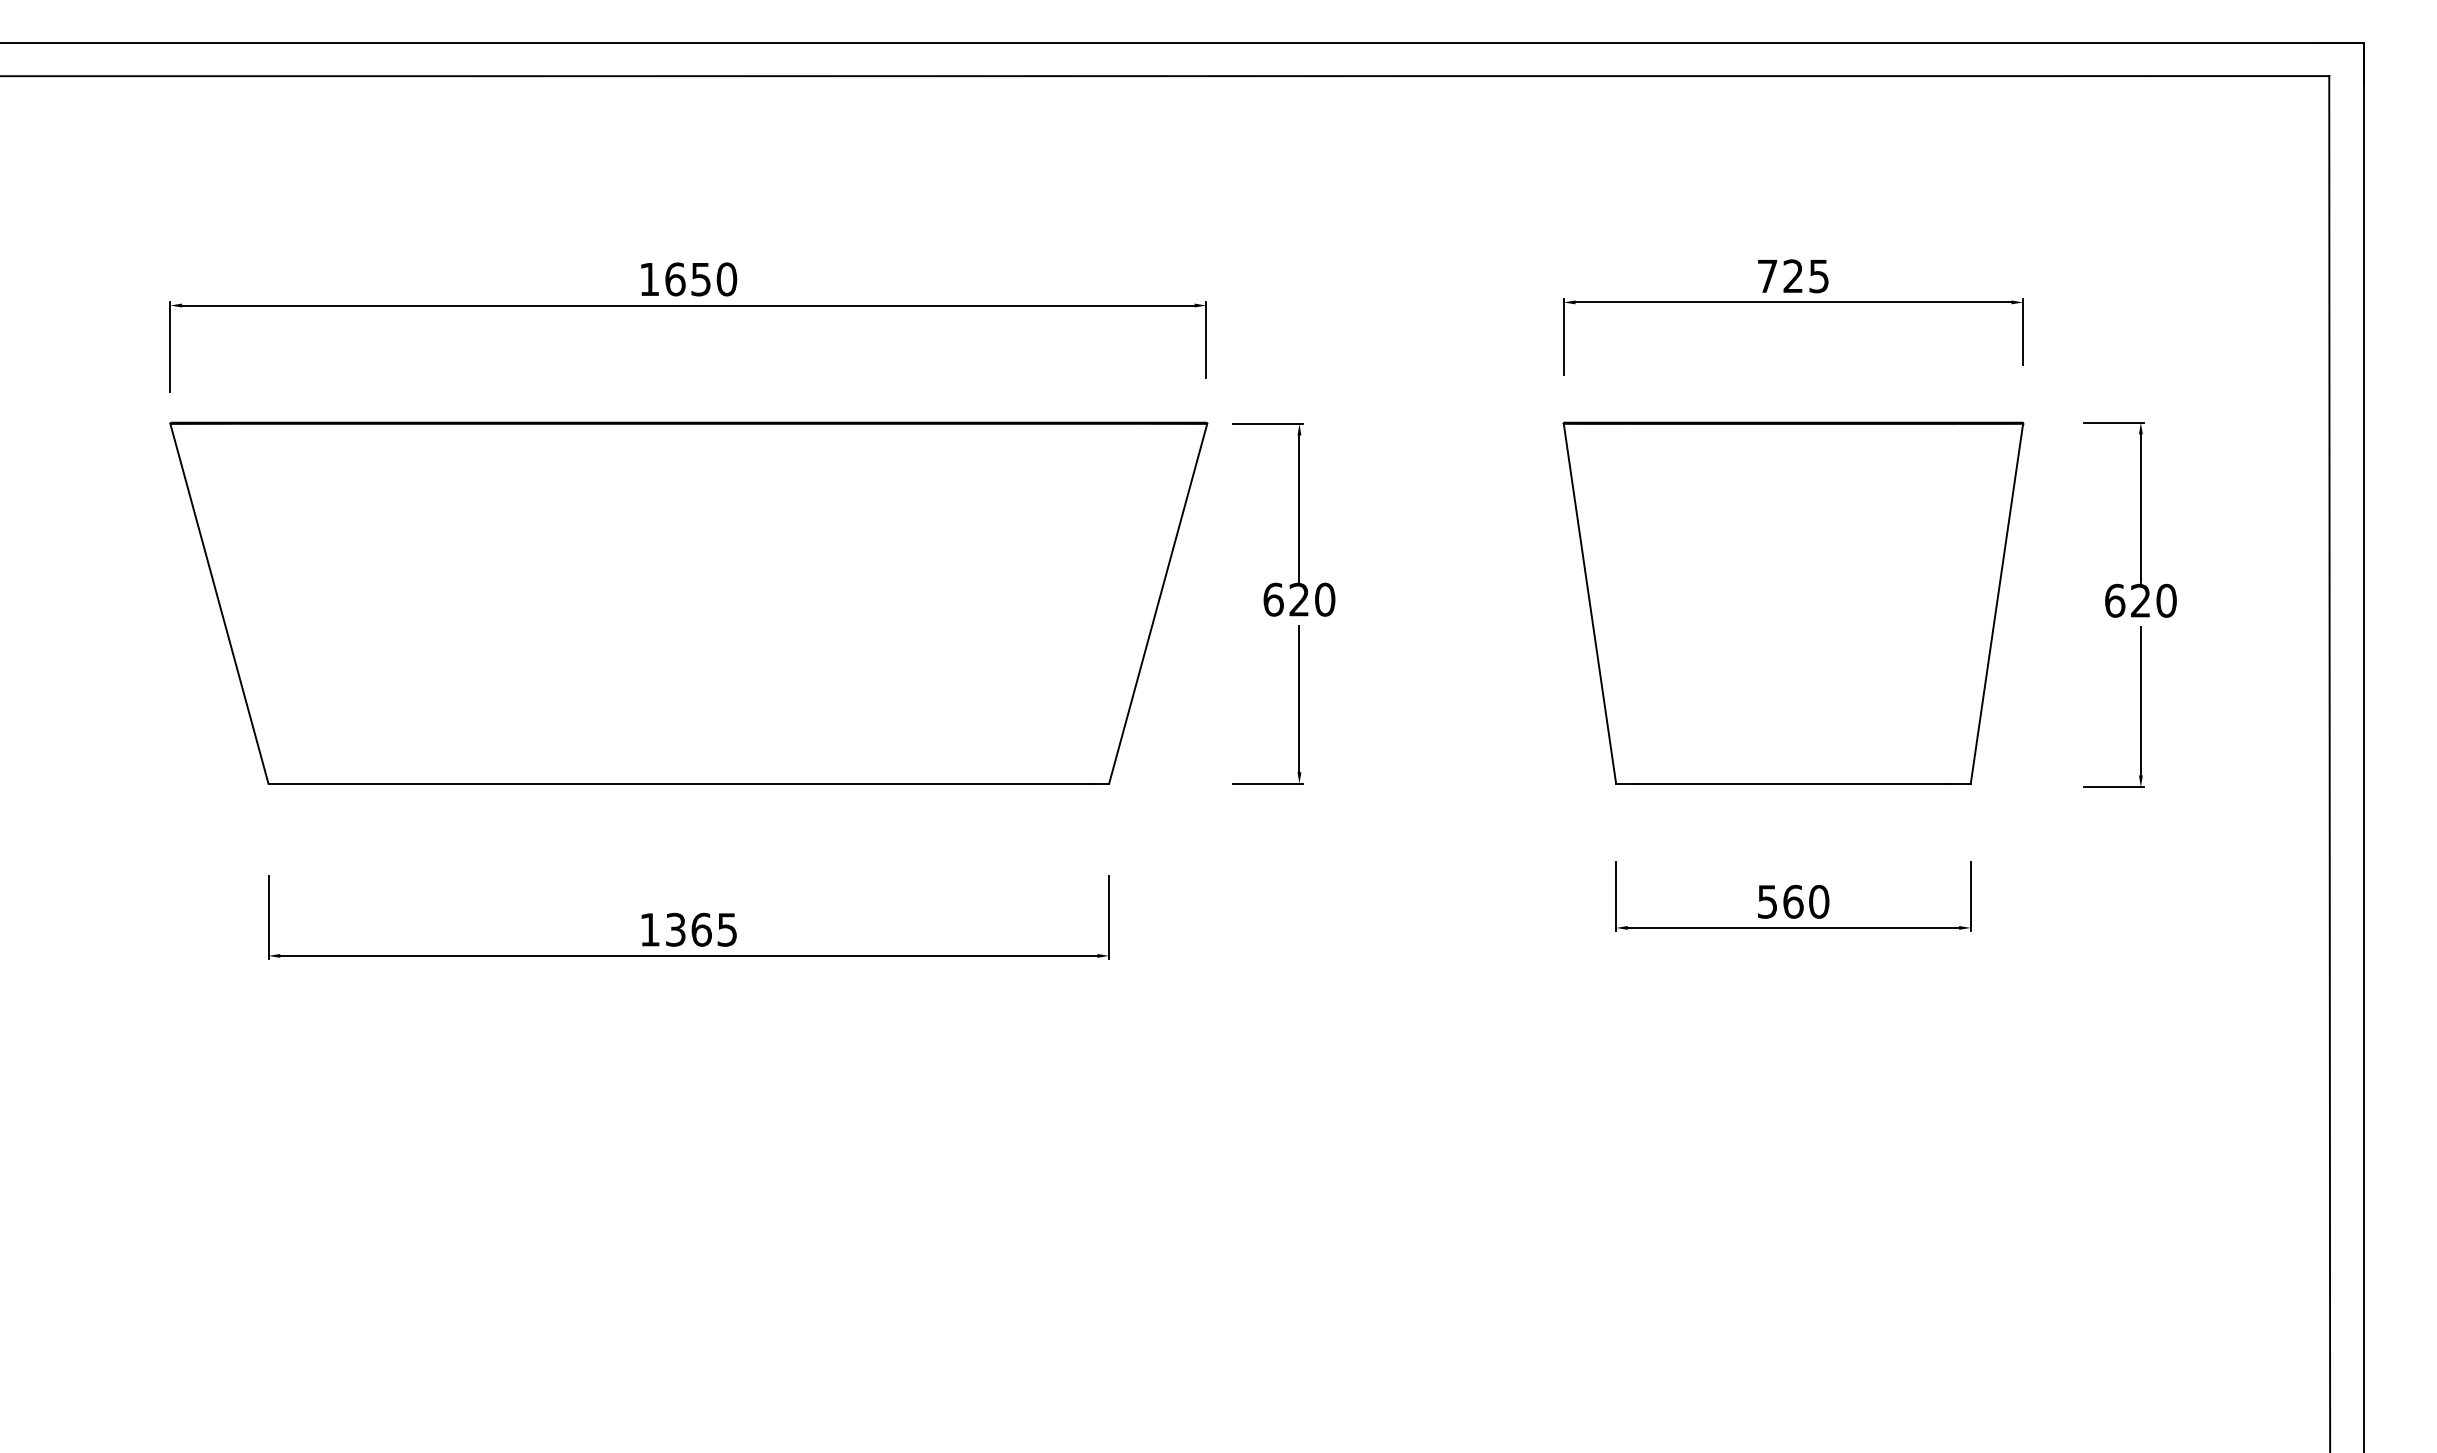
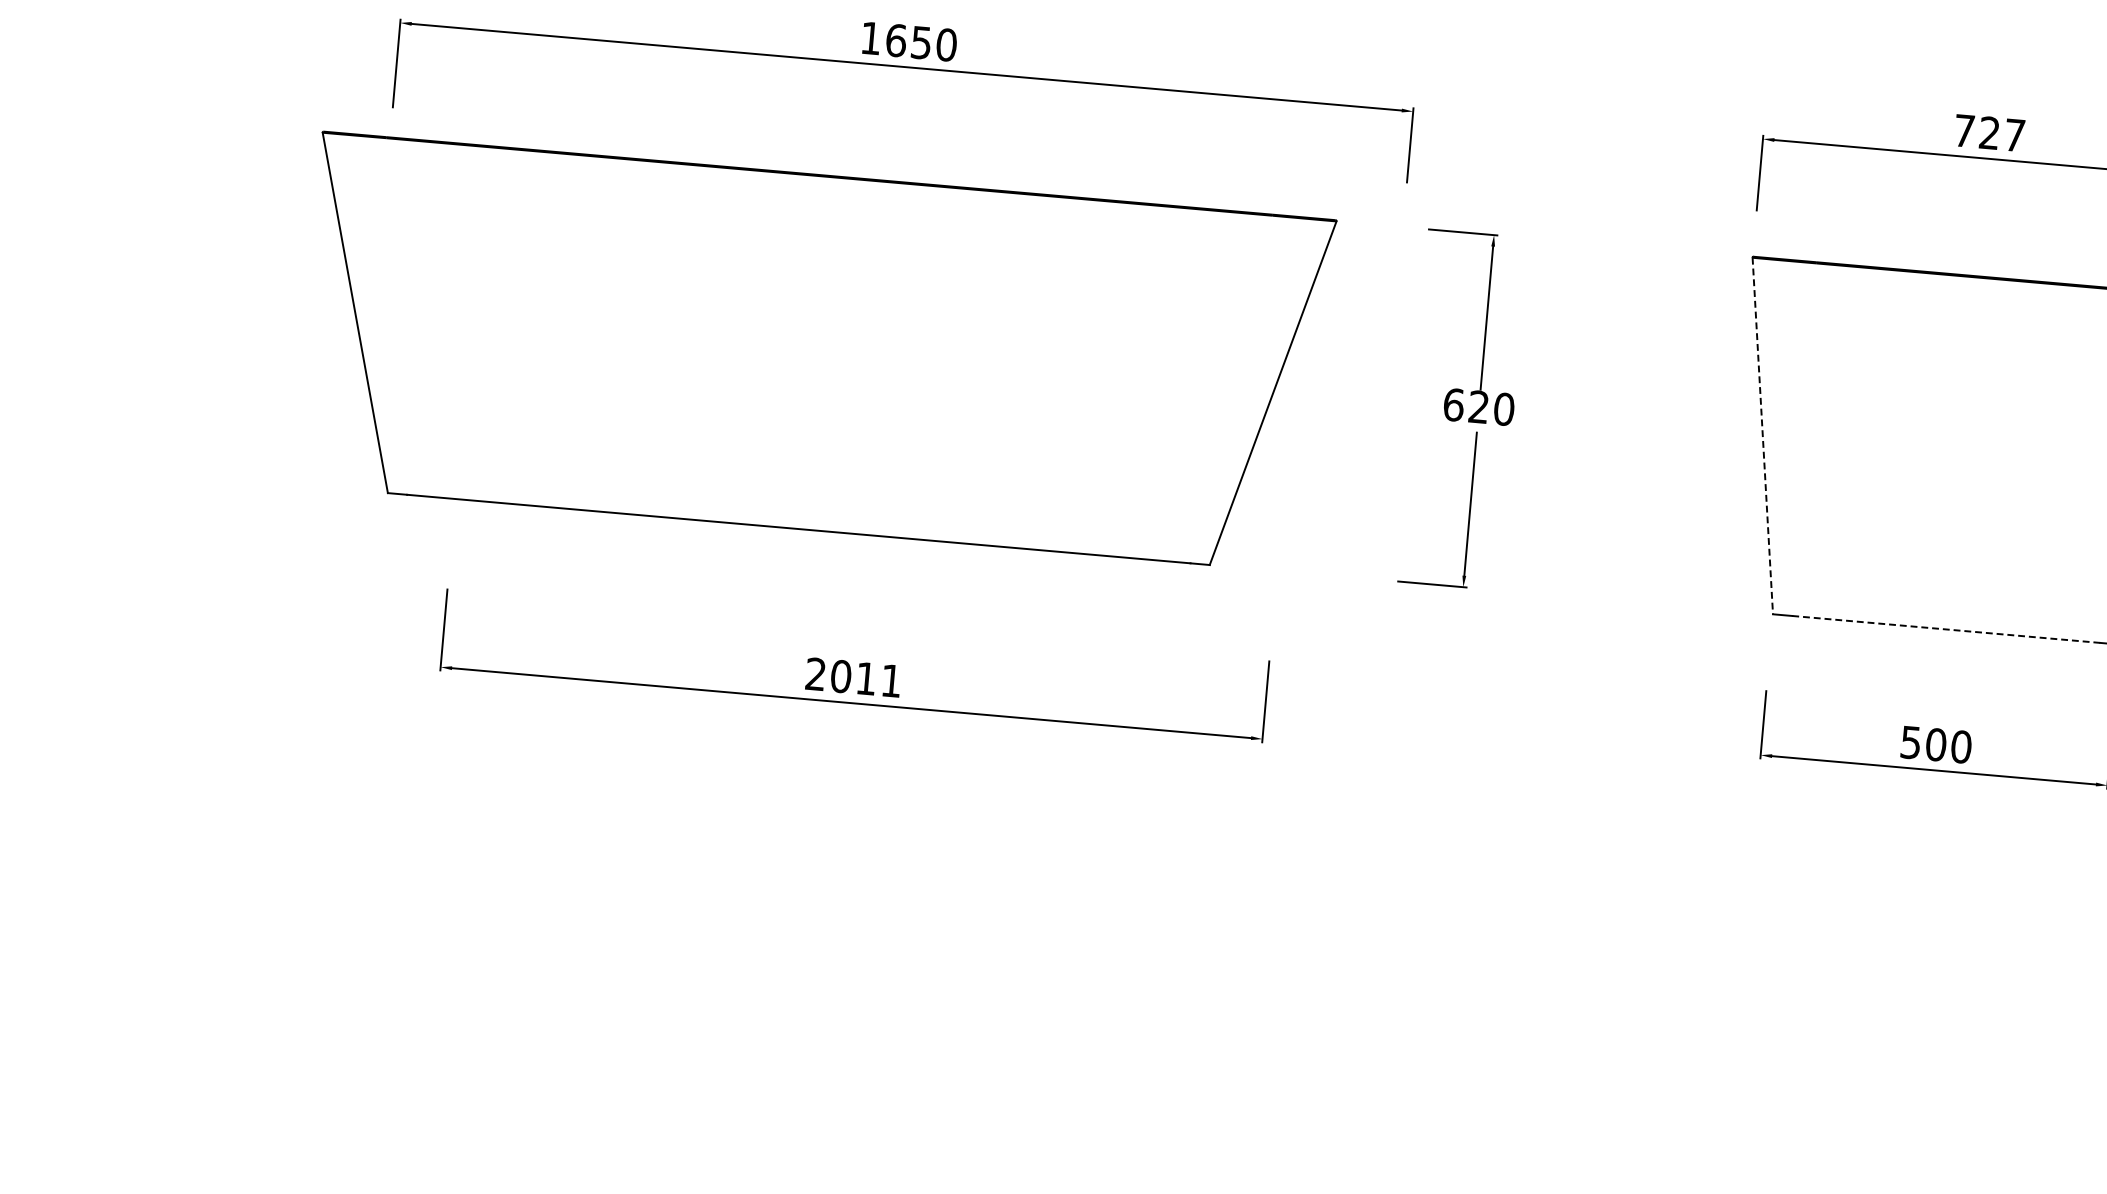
text: (1818, 276) -> (2014, 135), 725 -> 727
part: (688, 602) -> (814, 351), moved
line: (1589, 603) -> (1762, 435), solid -> dashed
line: (1793, 783) -> (1946, 629), solid -> dashed
text: (1793, 901) -> (1936, 744), 560 -> 500
text: (688, 929) -> (853, 677), 1365 -> 2011

